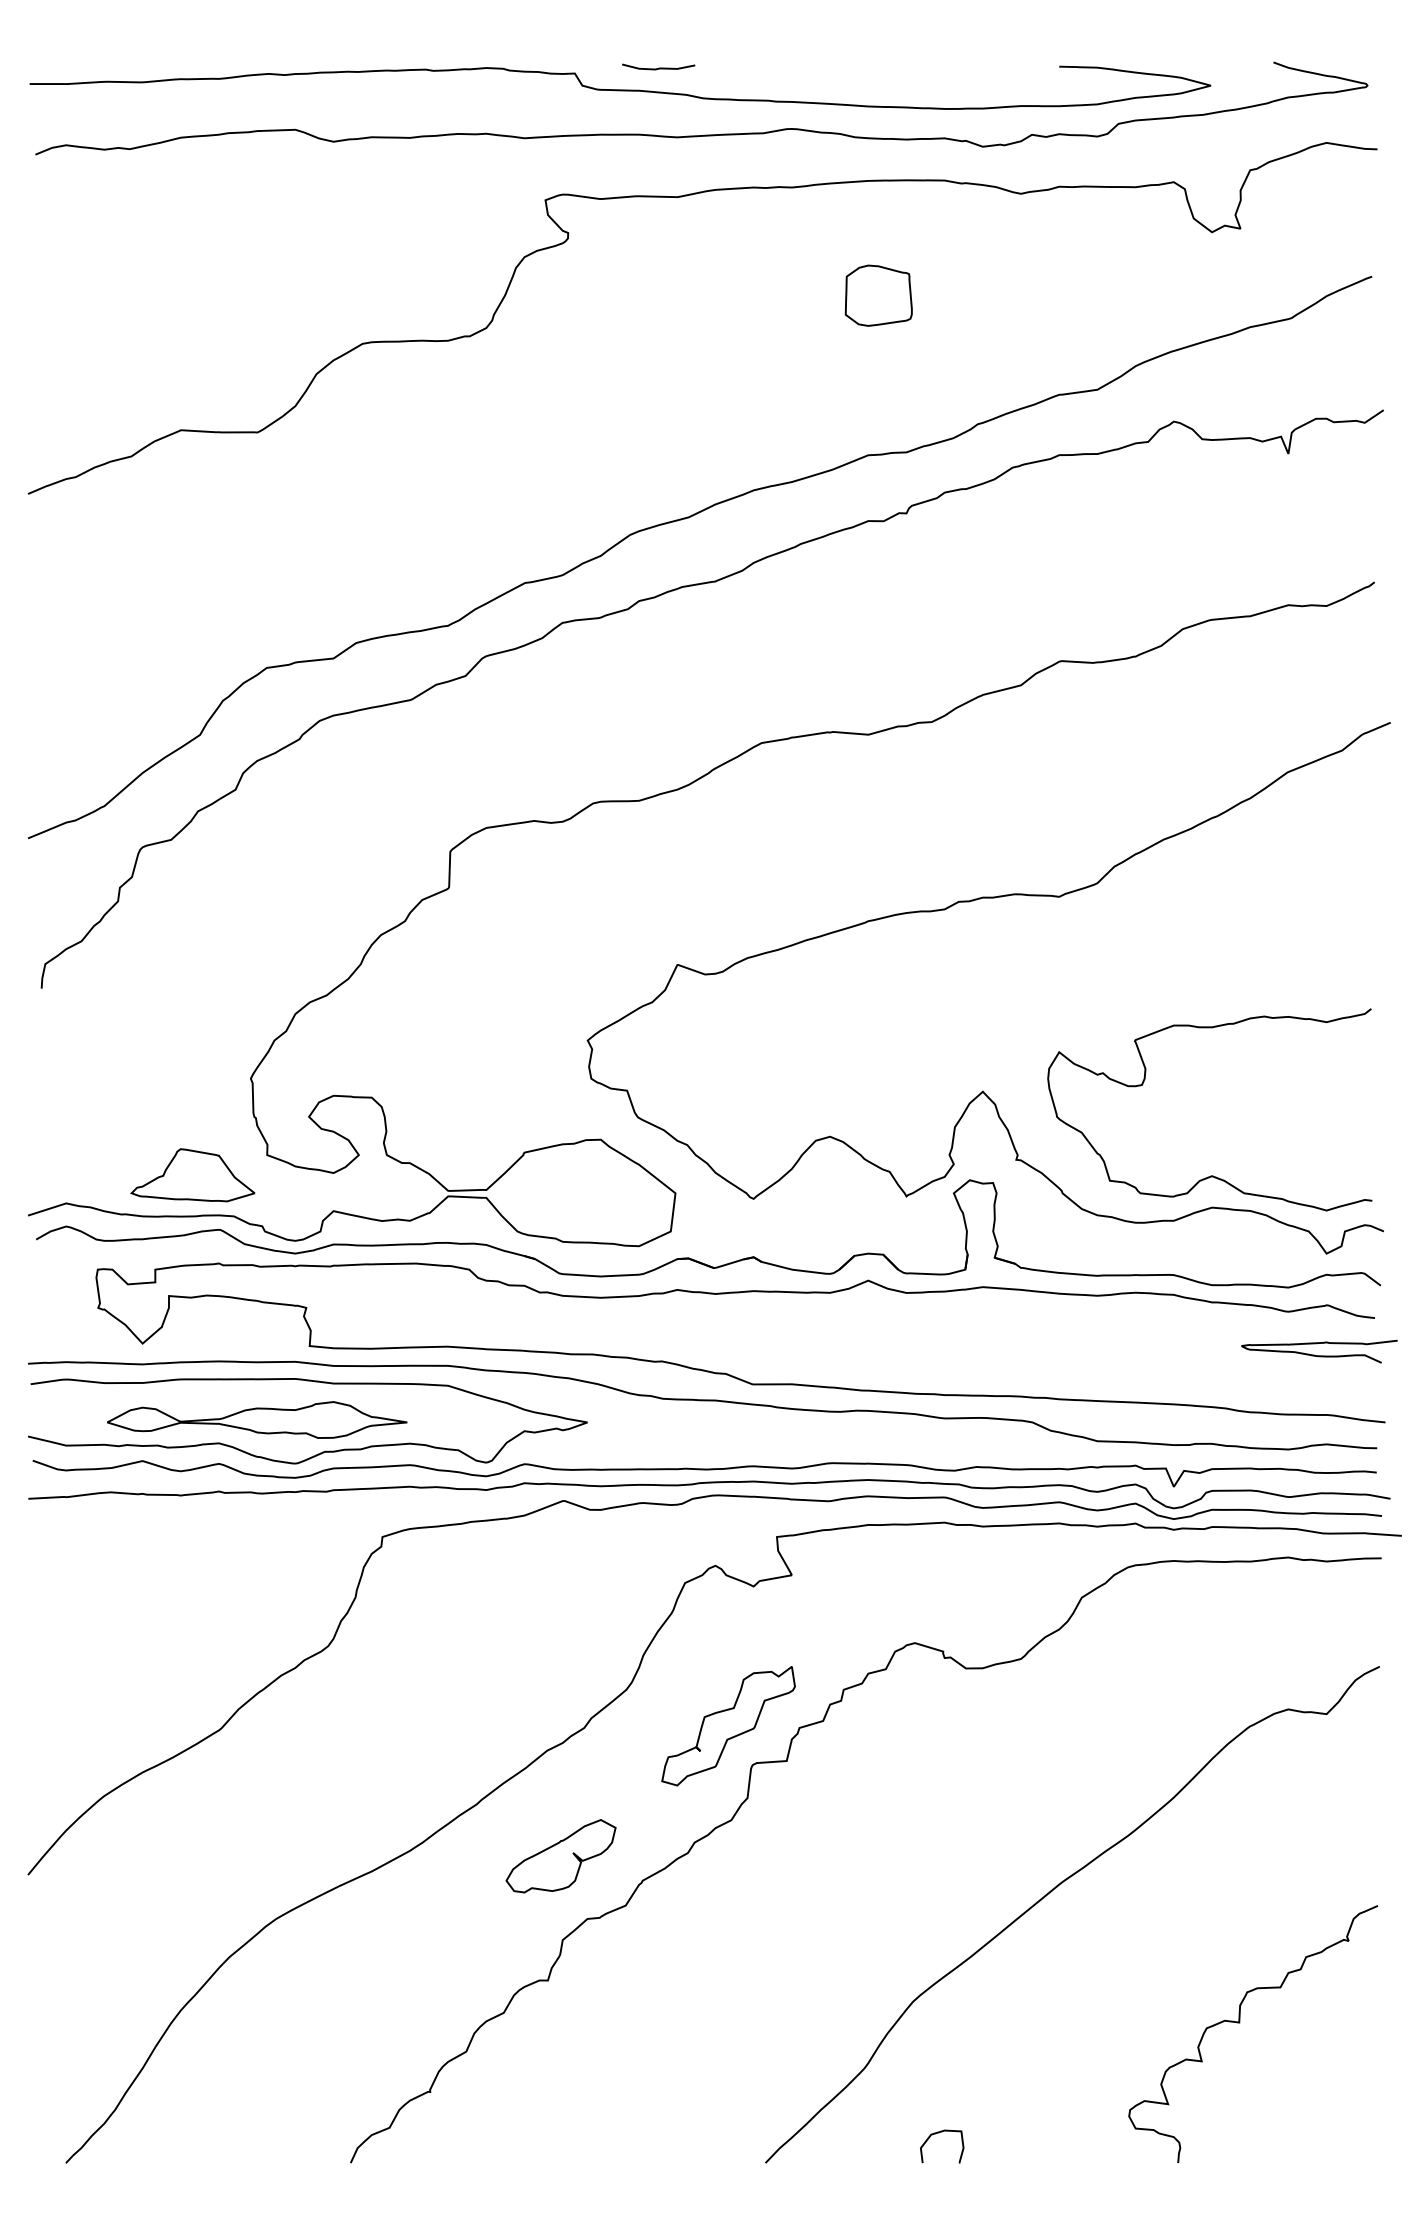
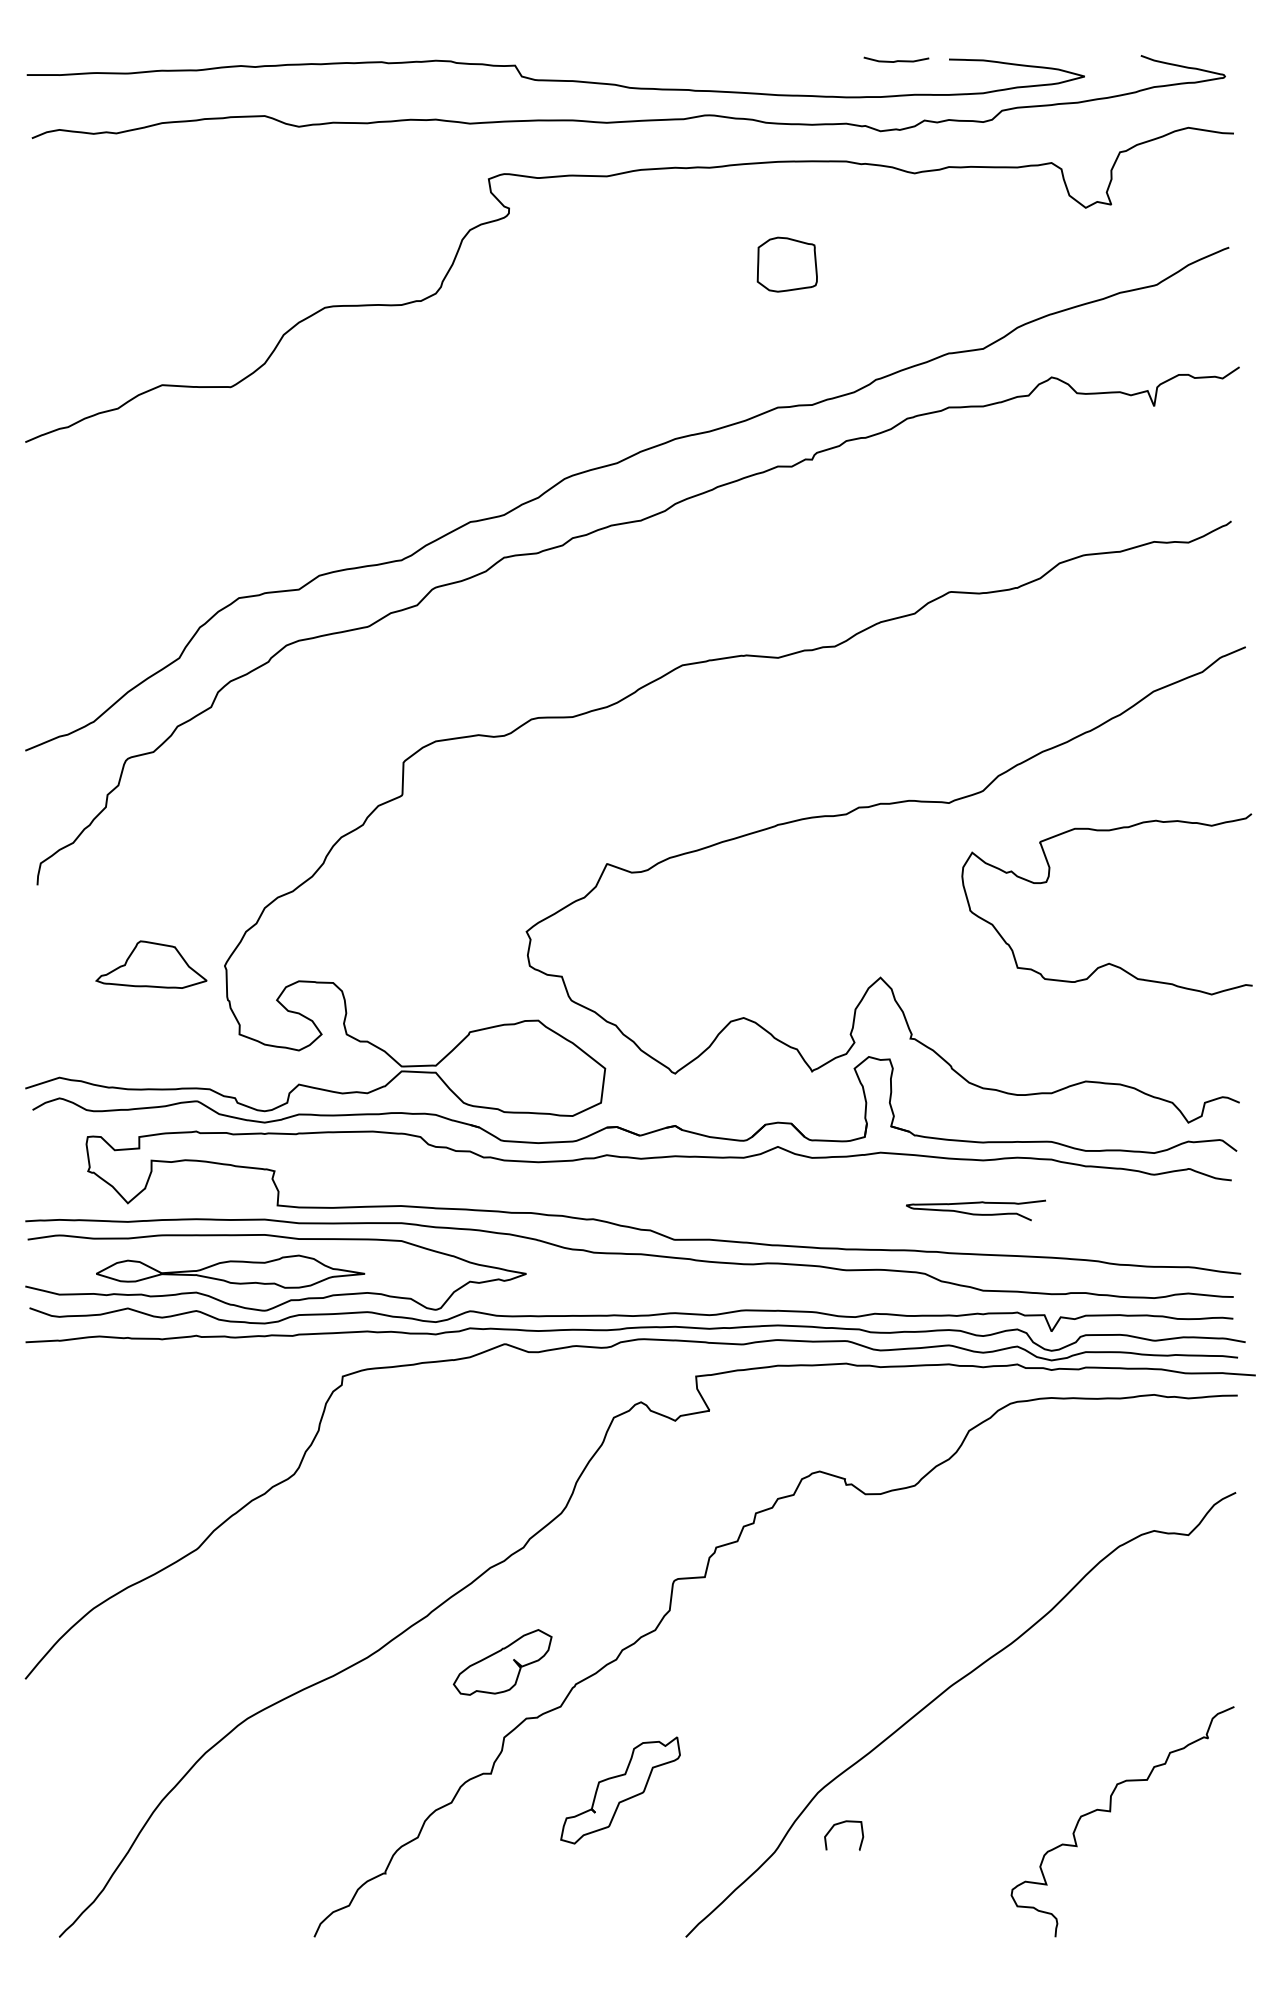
curve: (658, 67) -> (896, 60), moved
part: (192, 1175) -> (151, 964), moved
curve: (1210, 1175) -> (1107, 963), moved
curve: (1319, 1355) -> (976, 1213), moved
part: (728, 1726) -> (620, 1790), moved
curve: (939, 2133) -> (841, 1823), moved

